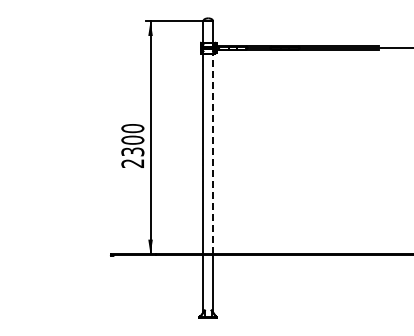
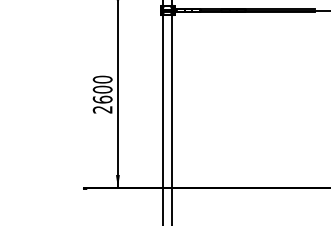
text: (132, 151) -> (102, 99), 2300 -> 2600
line: (213, 153) -> (171, 101), dashed -> solid

